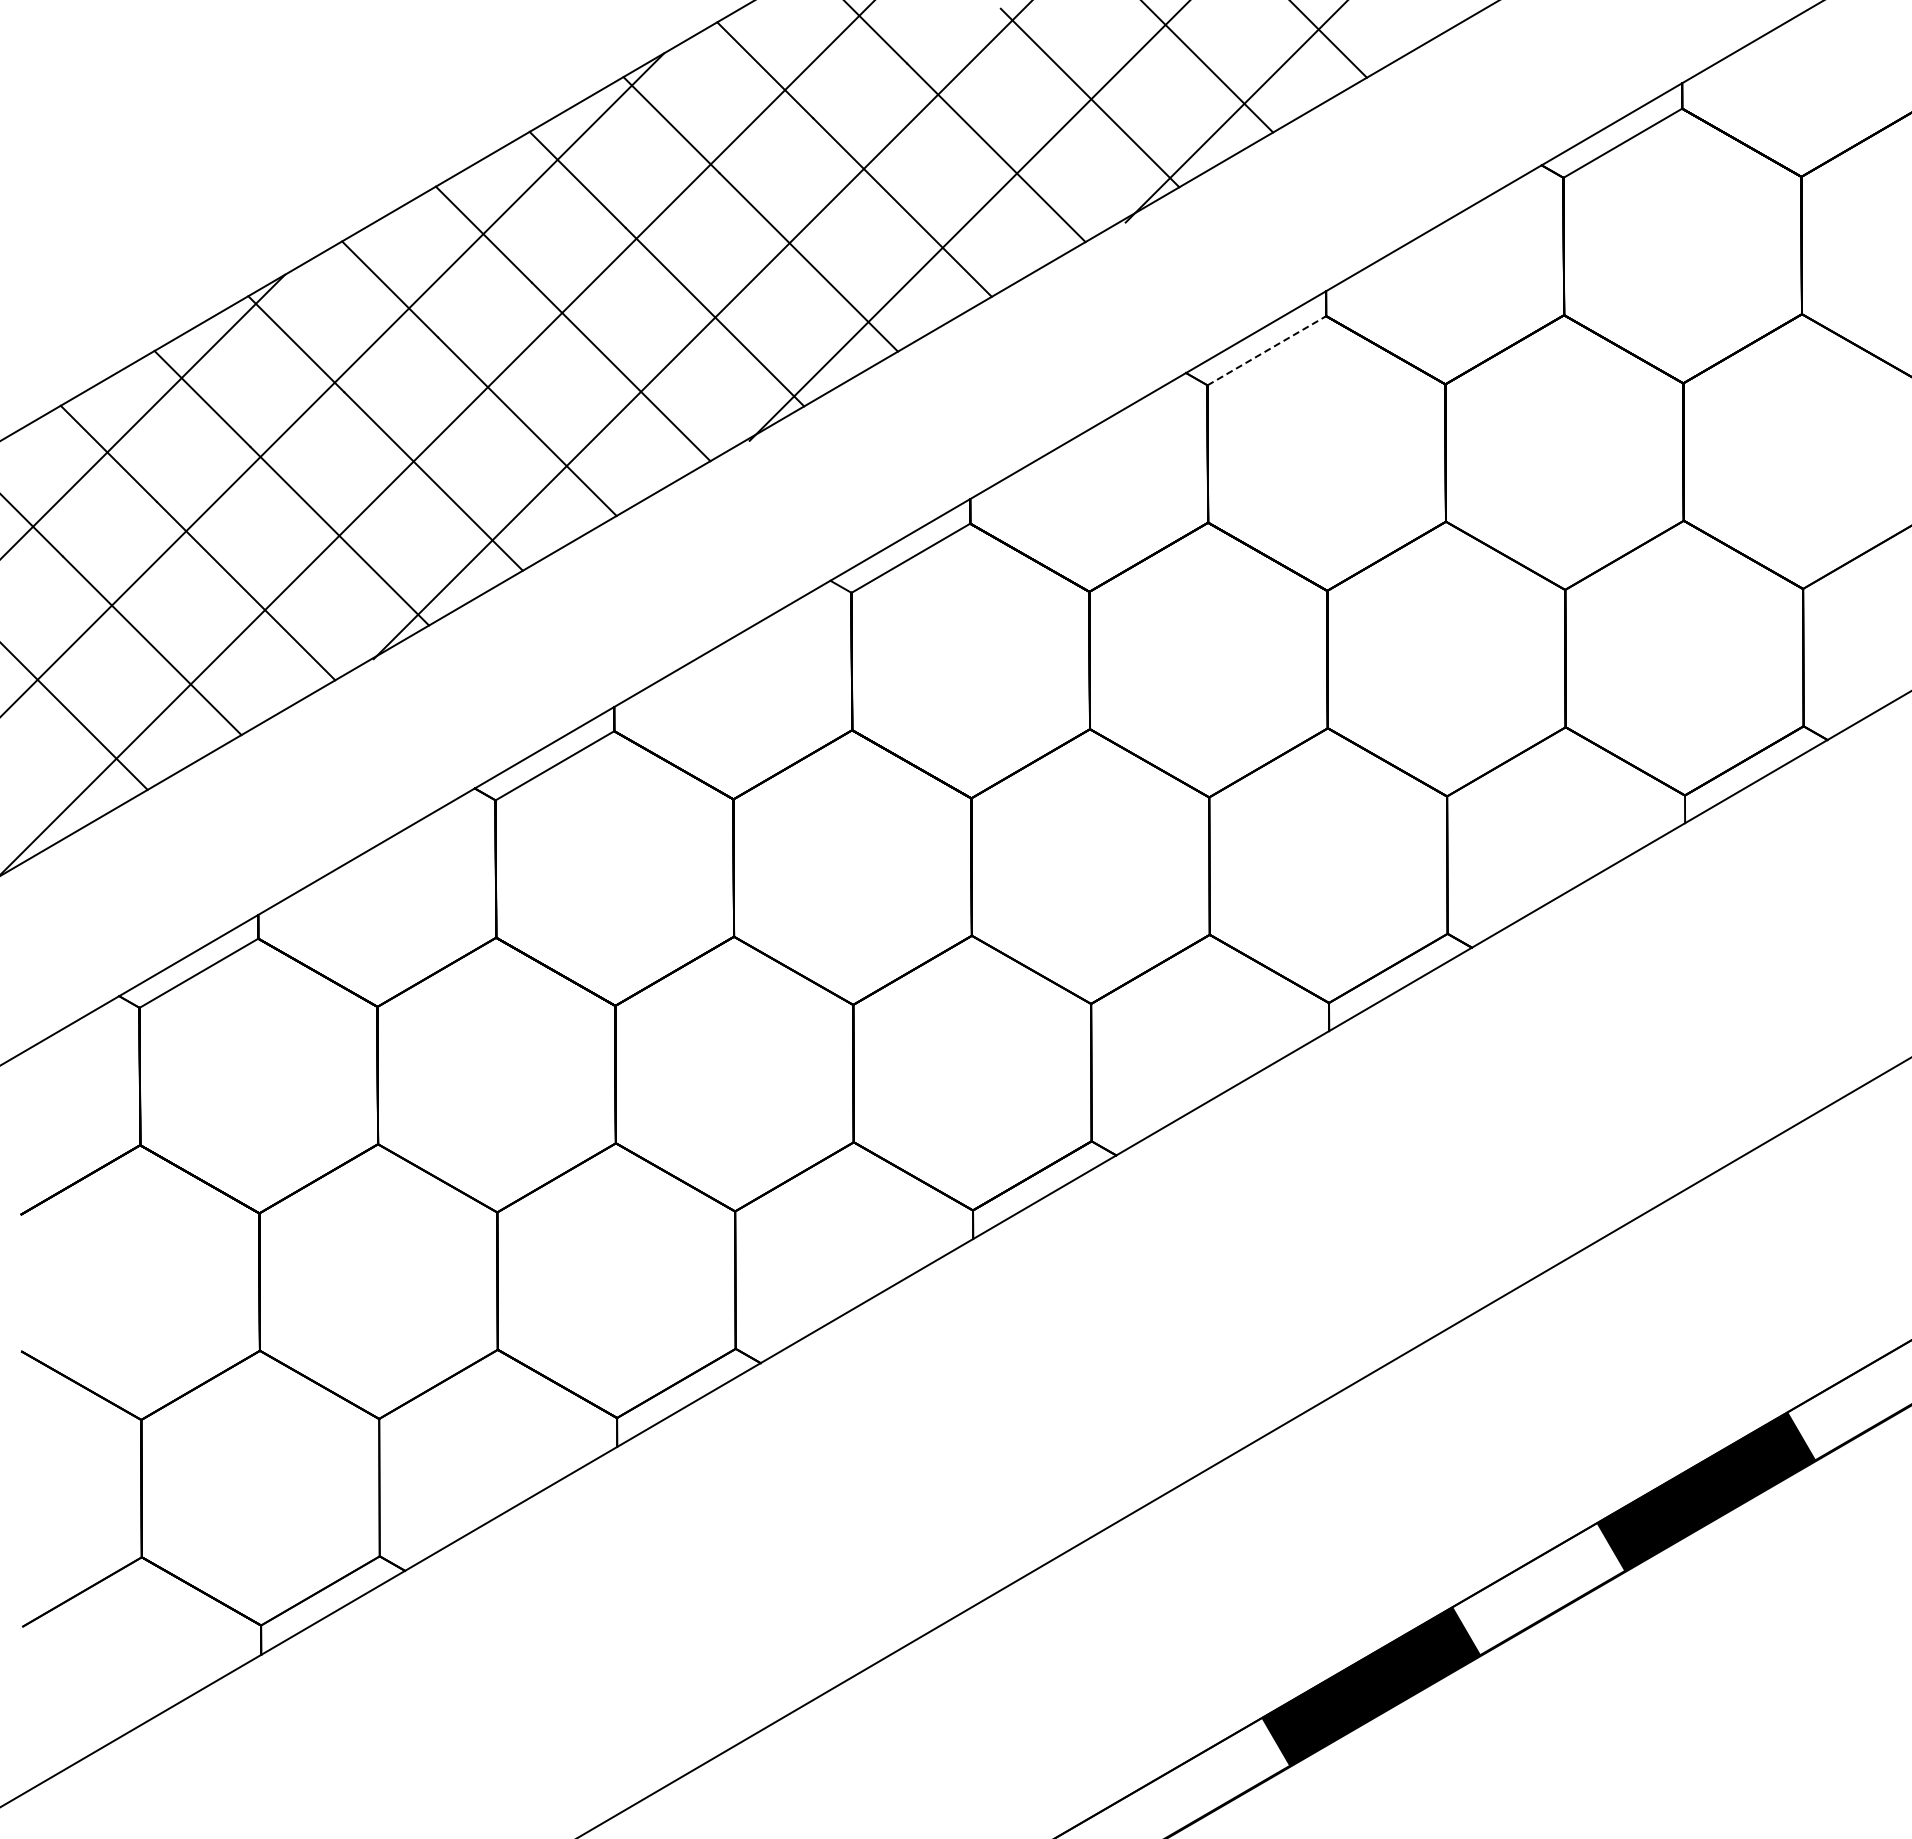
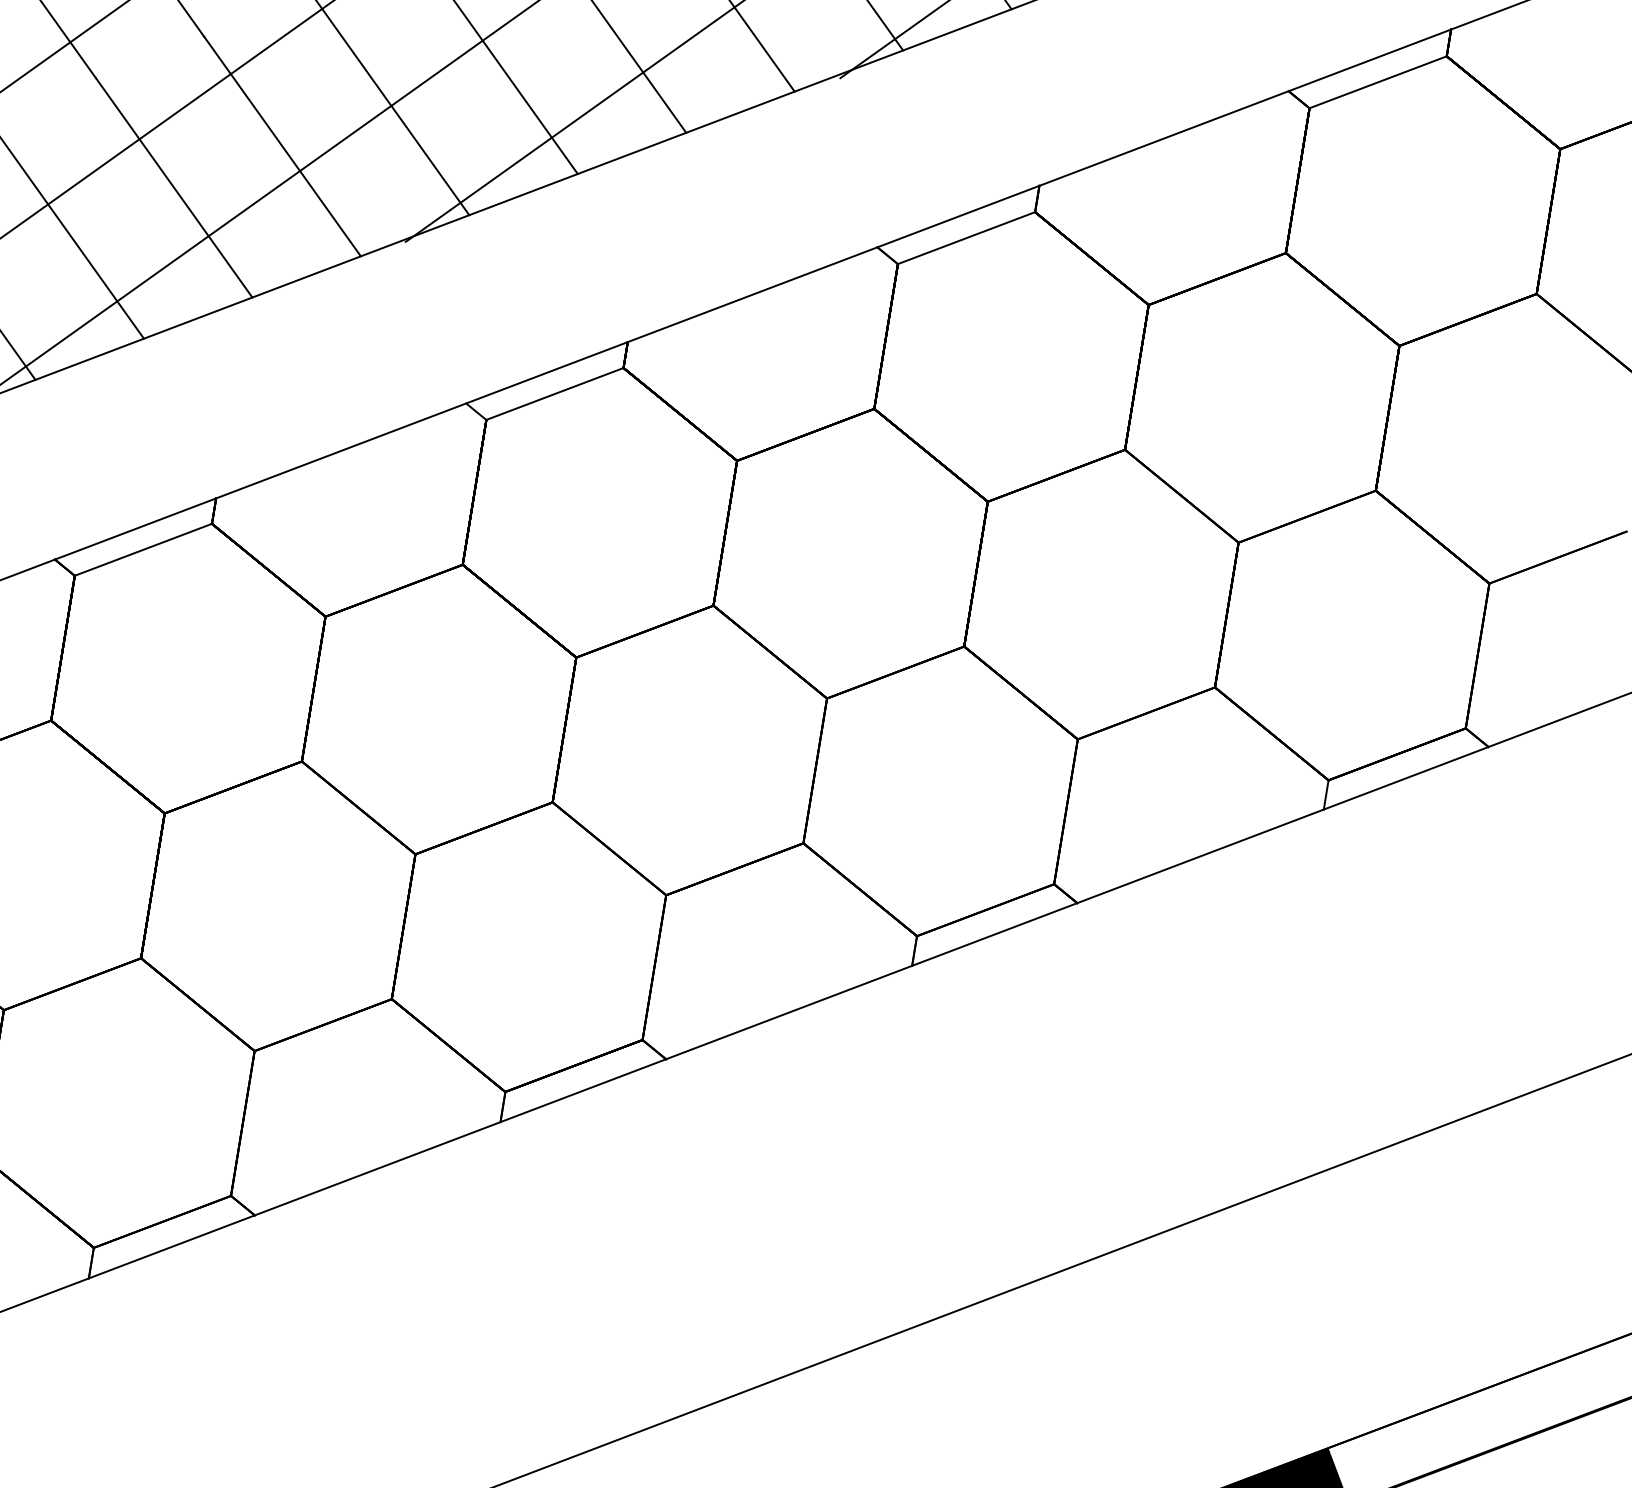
line: (1266, 350) -> (966, 237), dashed -> solid

